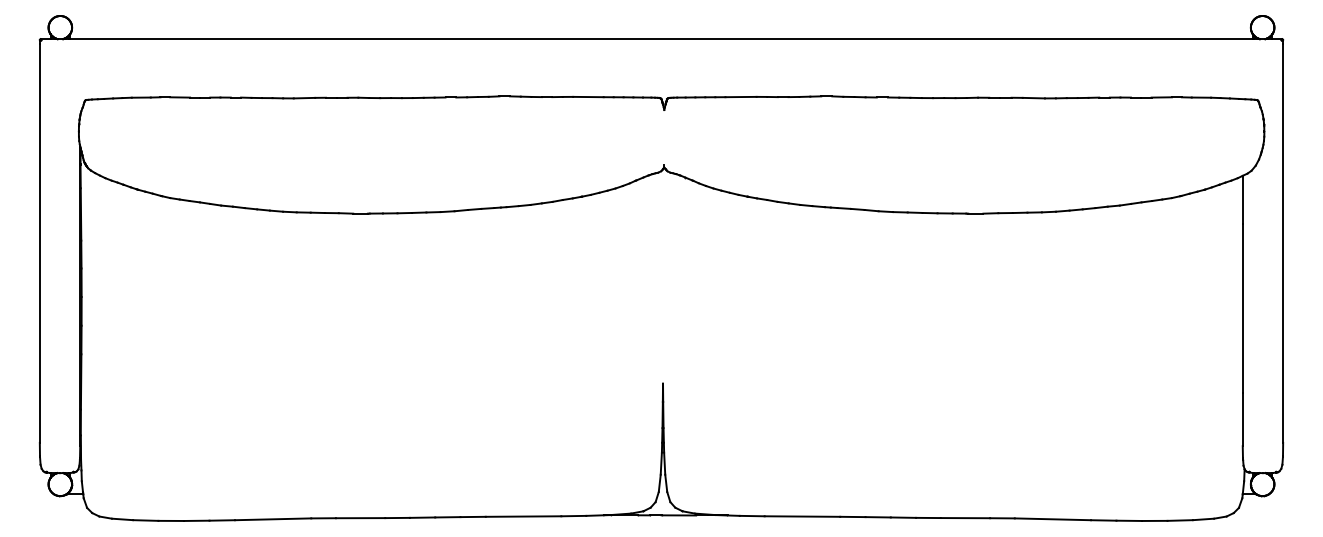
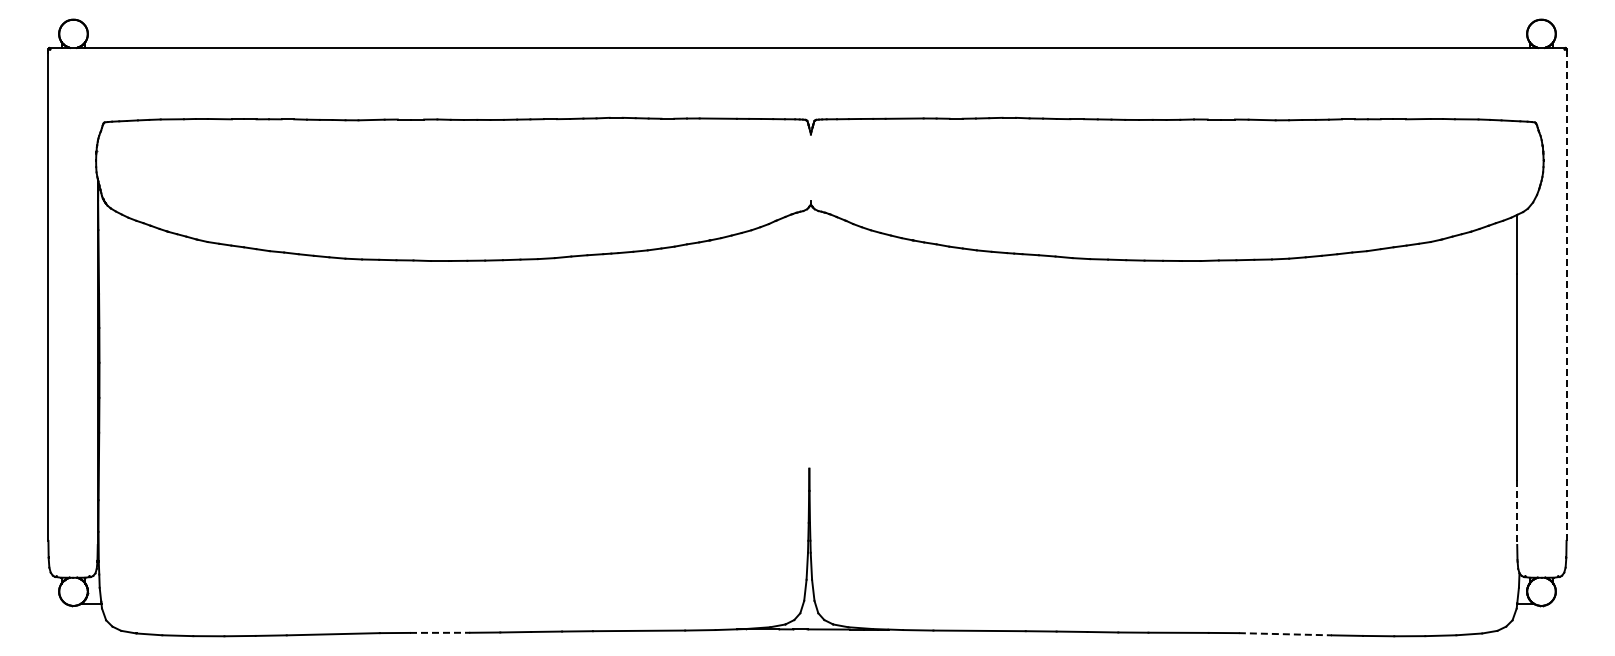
line: (1283, 243) -> (1566, 297), solid -> dashed
line: (1242, 419) -> (1517, 512), solid -> dashed
line: (360, 517) -> (440, 632), solid -> dashed
line: (1052, 519) -> (1285, 634), solid -> dashed

